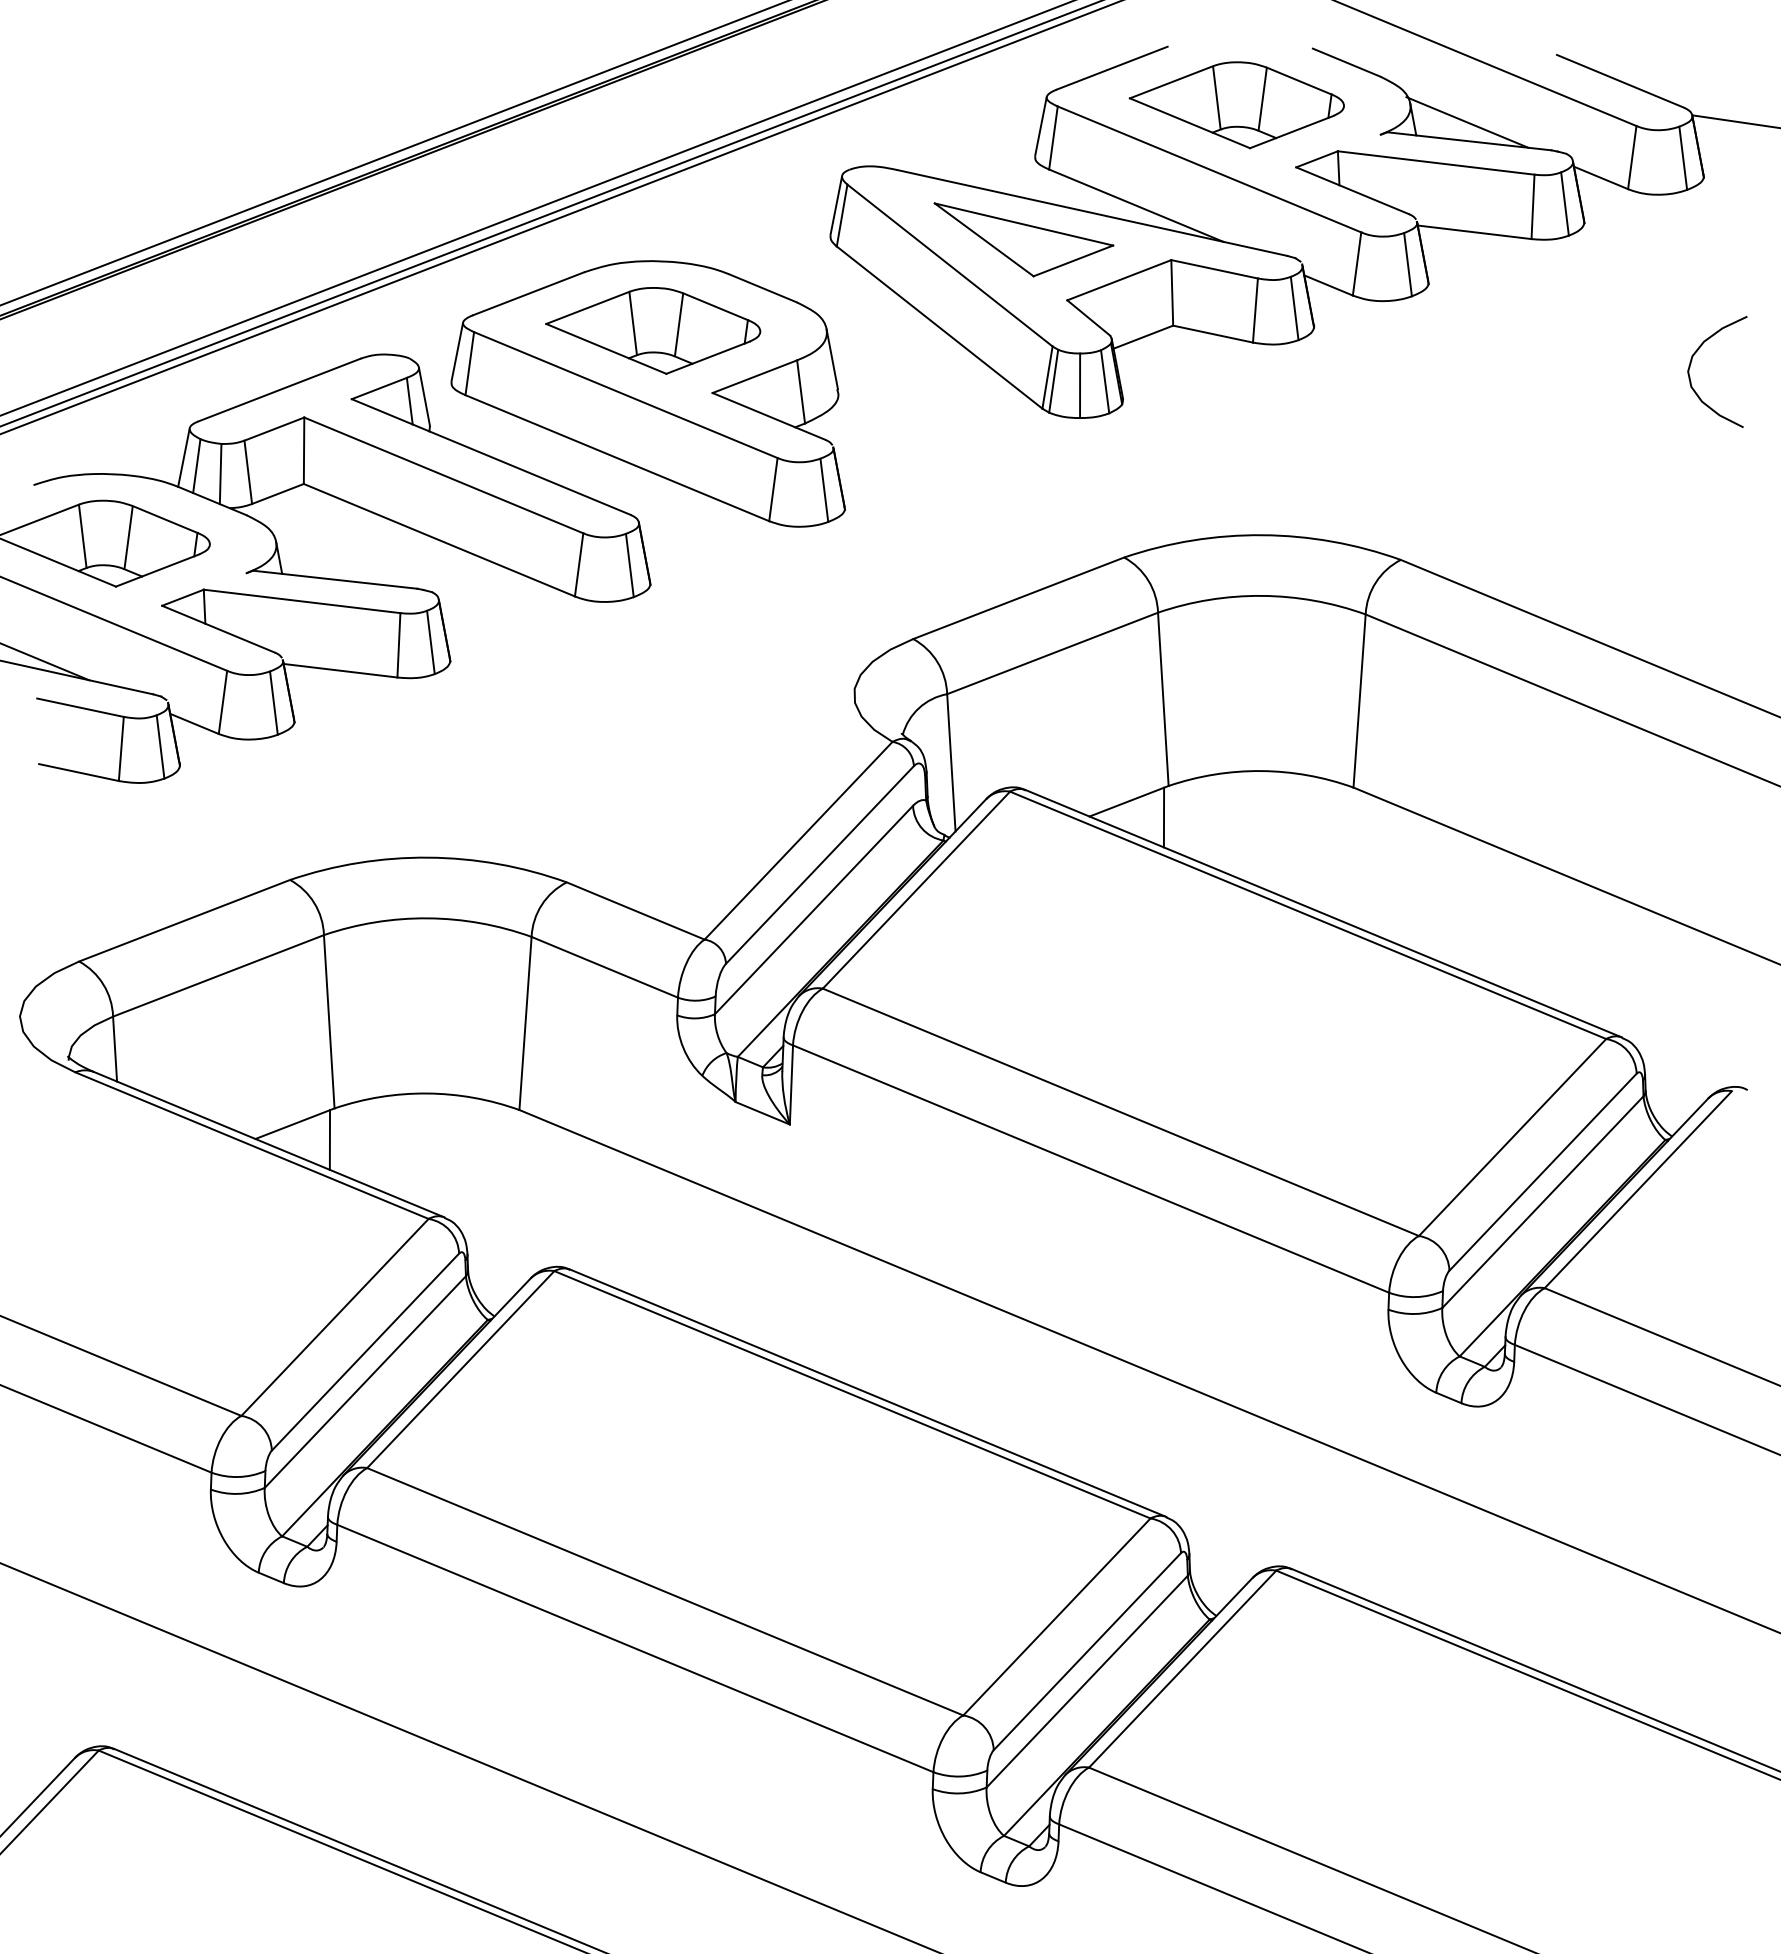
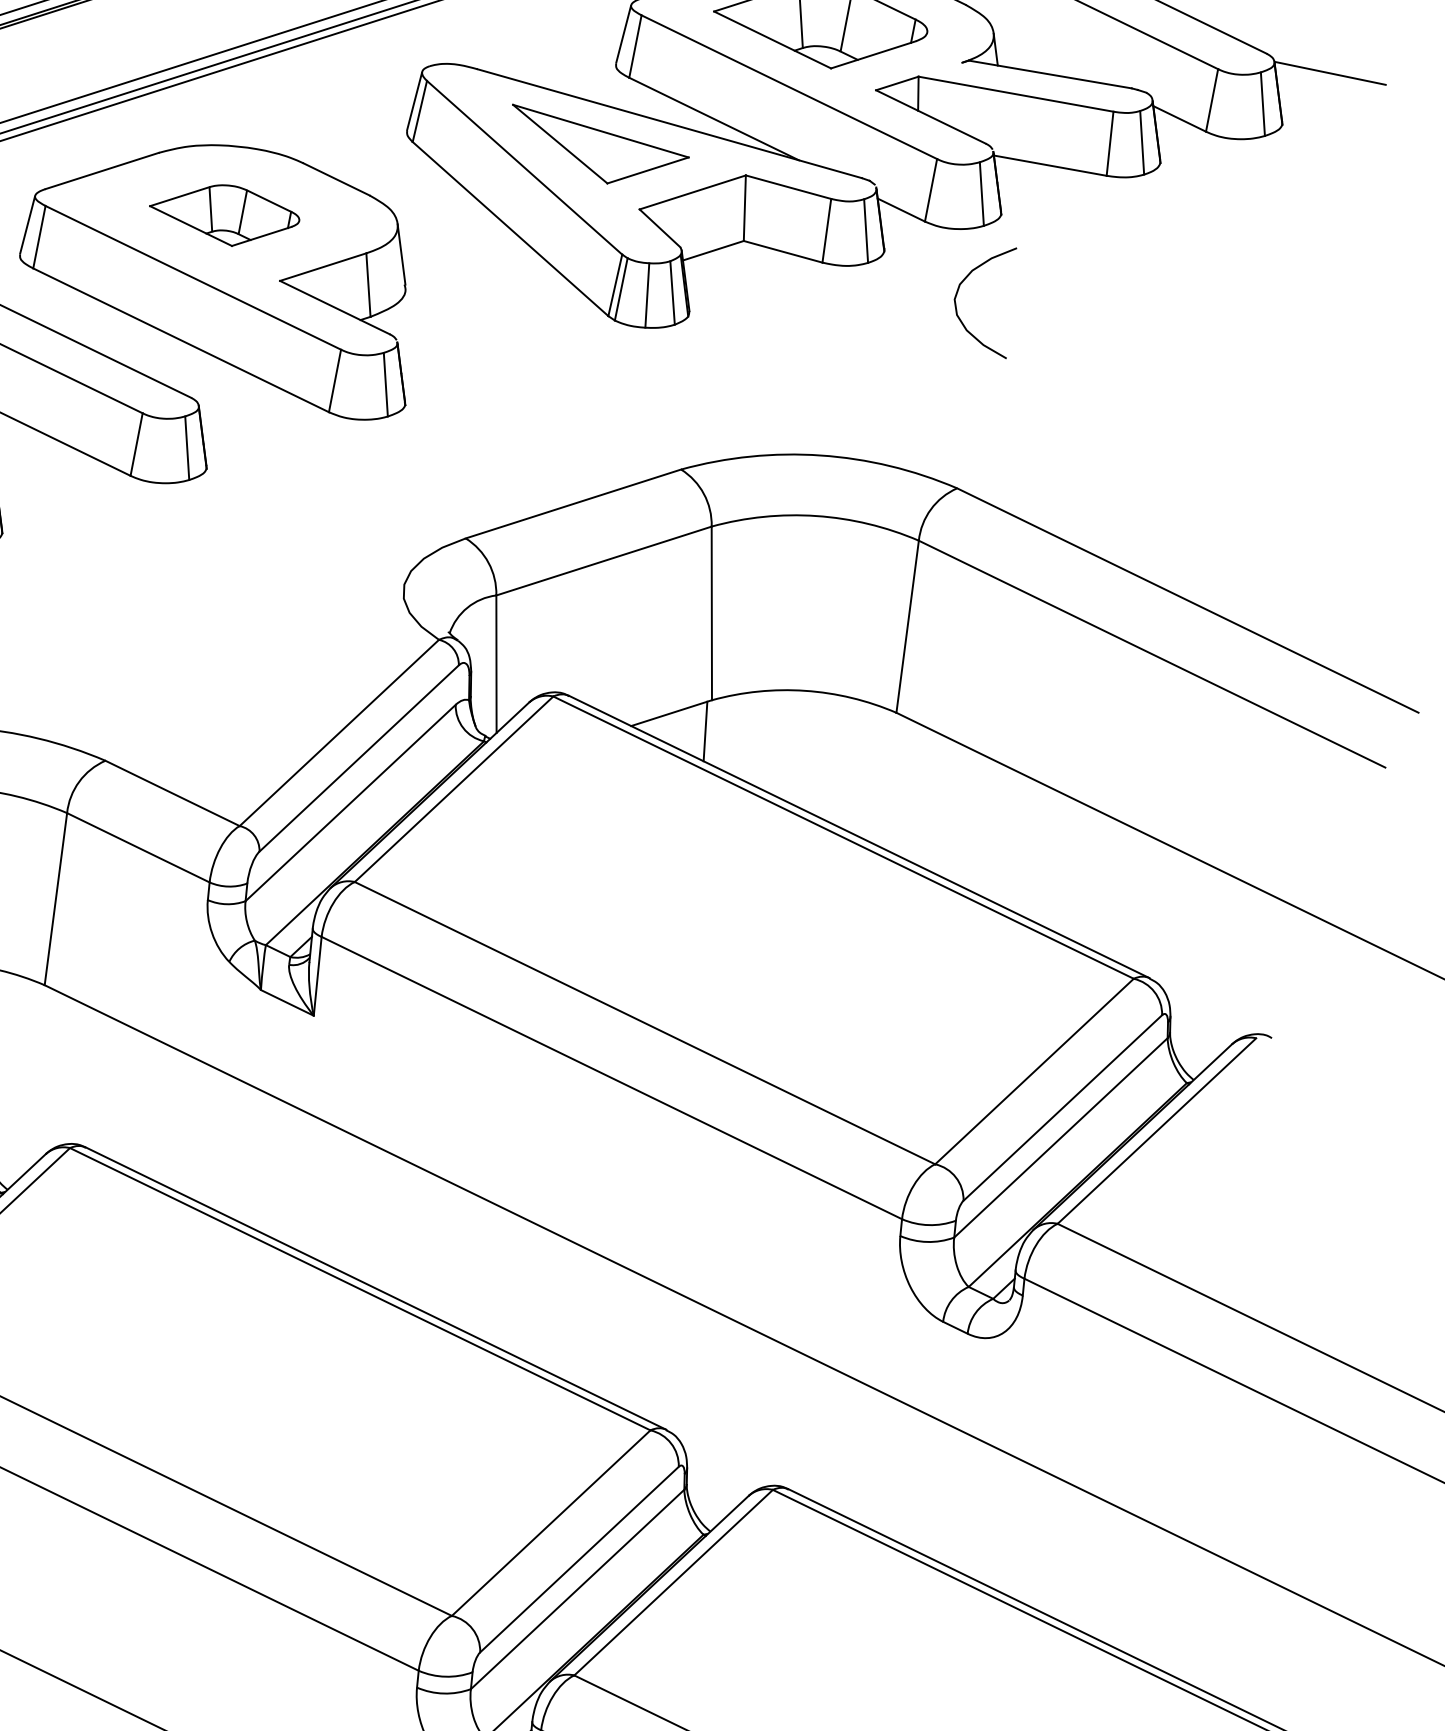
line: (1467, 122) -> (1049, 55), removed
part: (653, 330) -> (224, 215), size x0.7
curve: (1691, 363) -> (958, 291), moved

